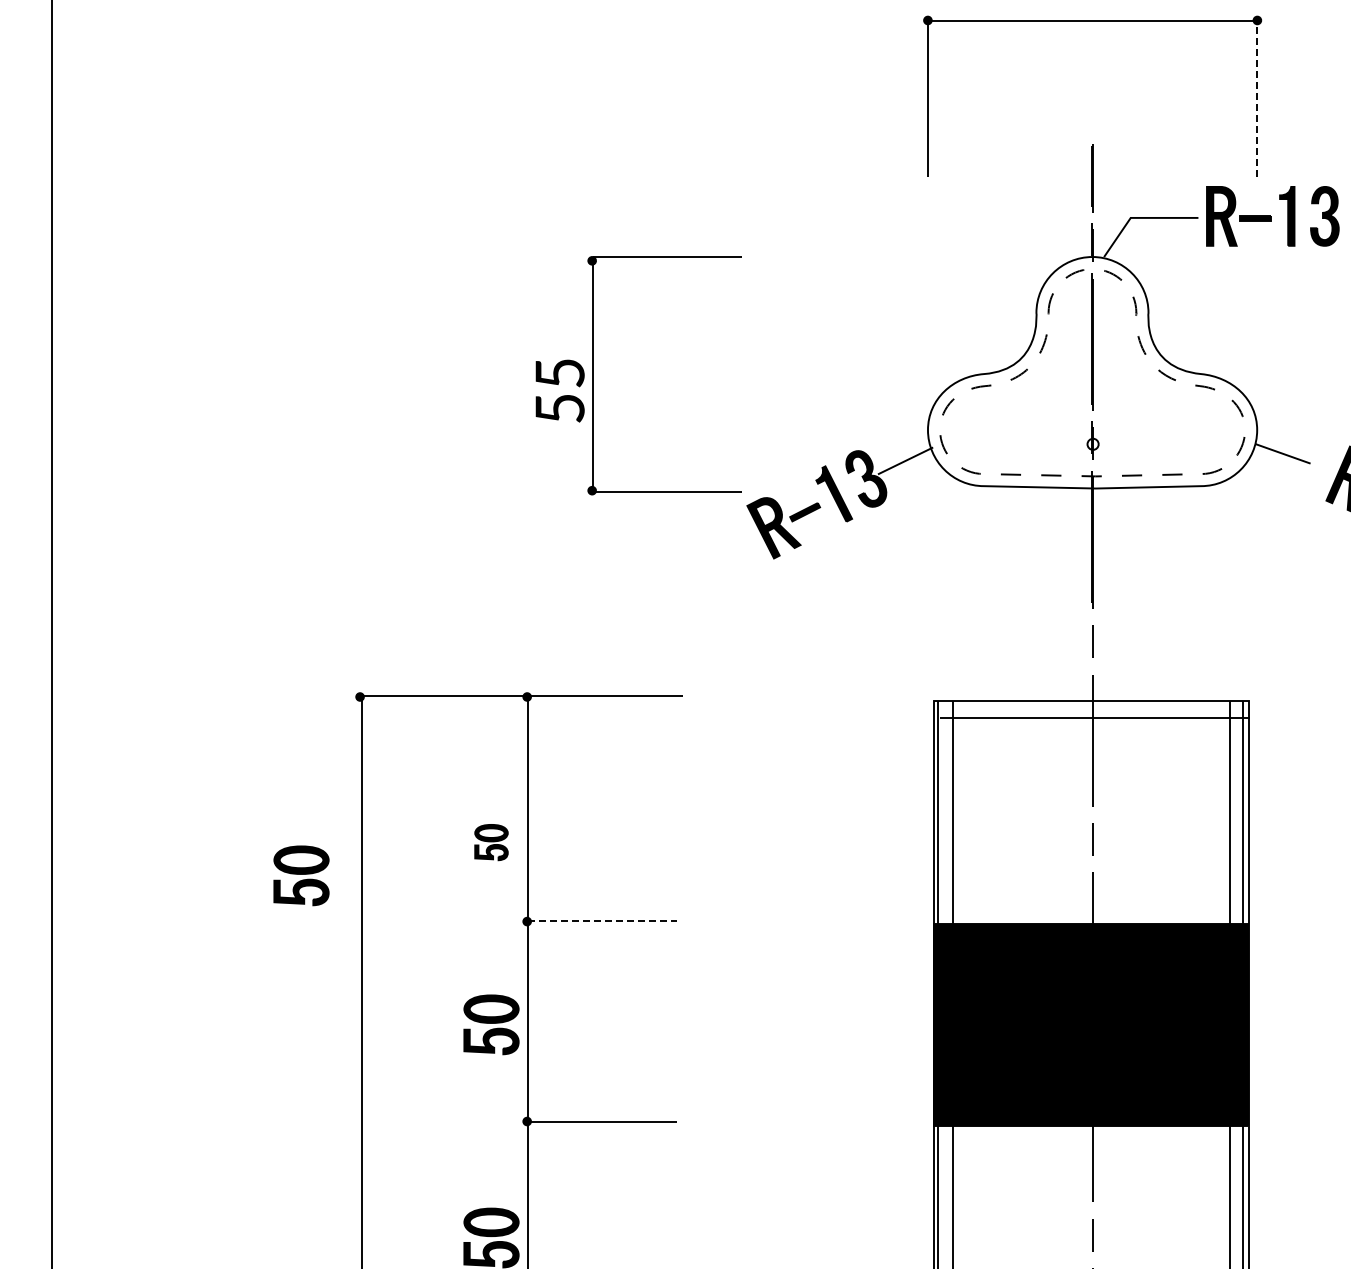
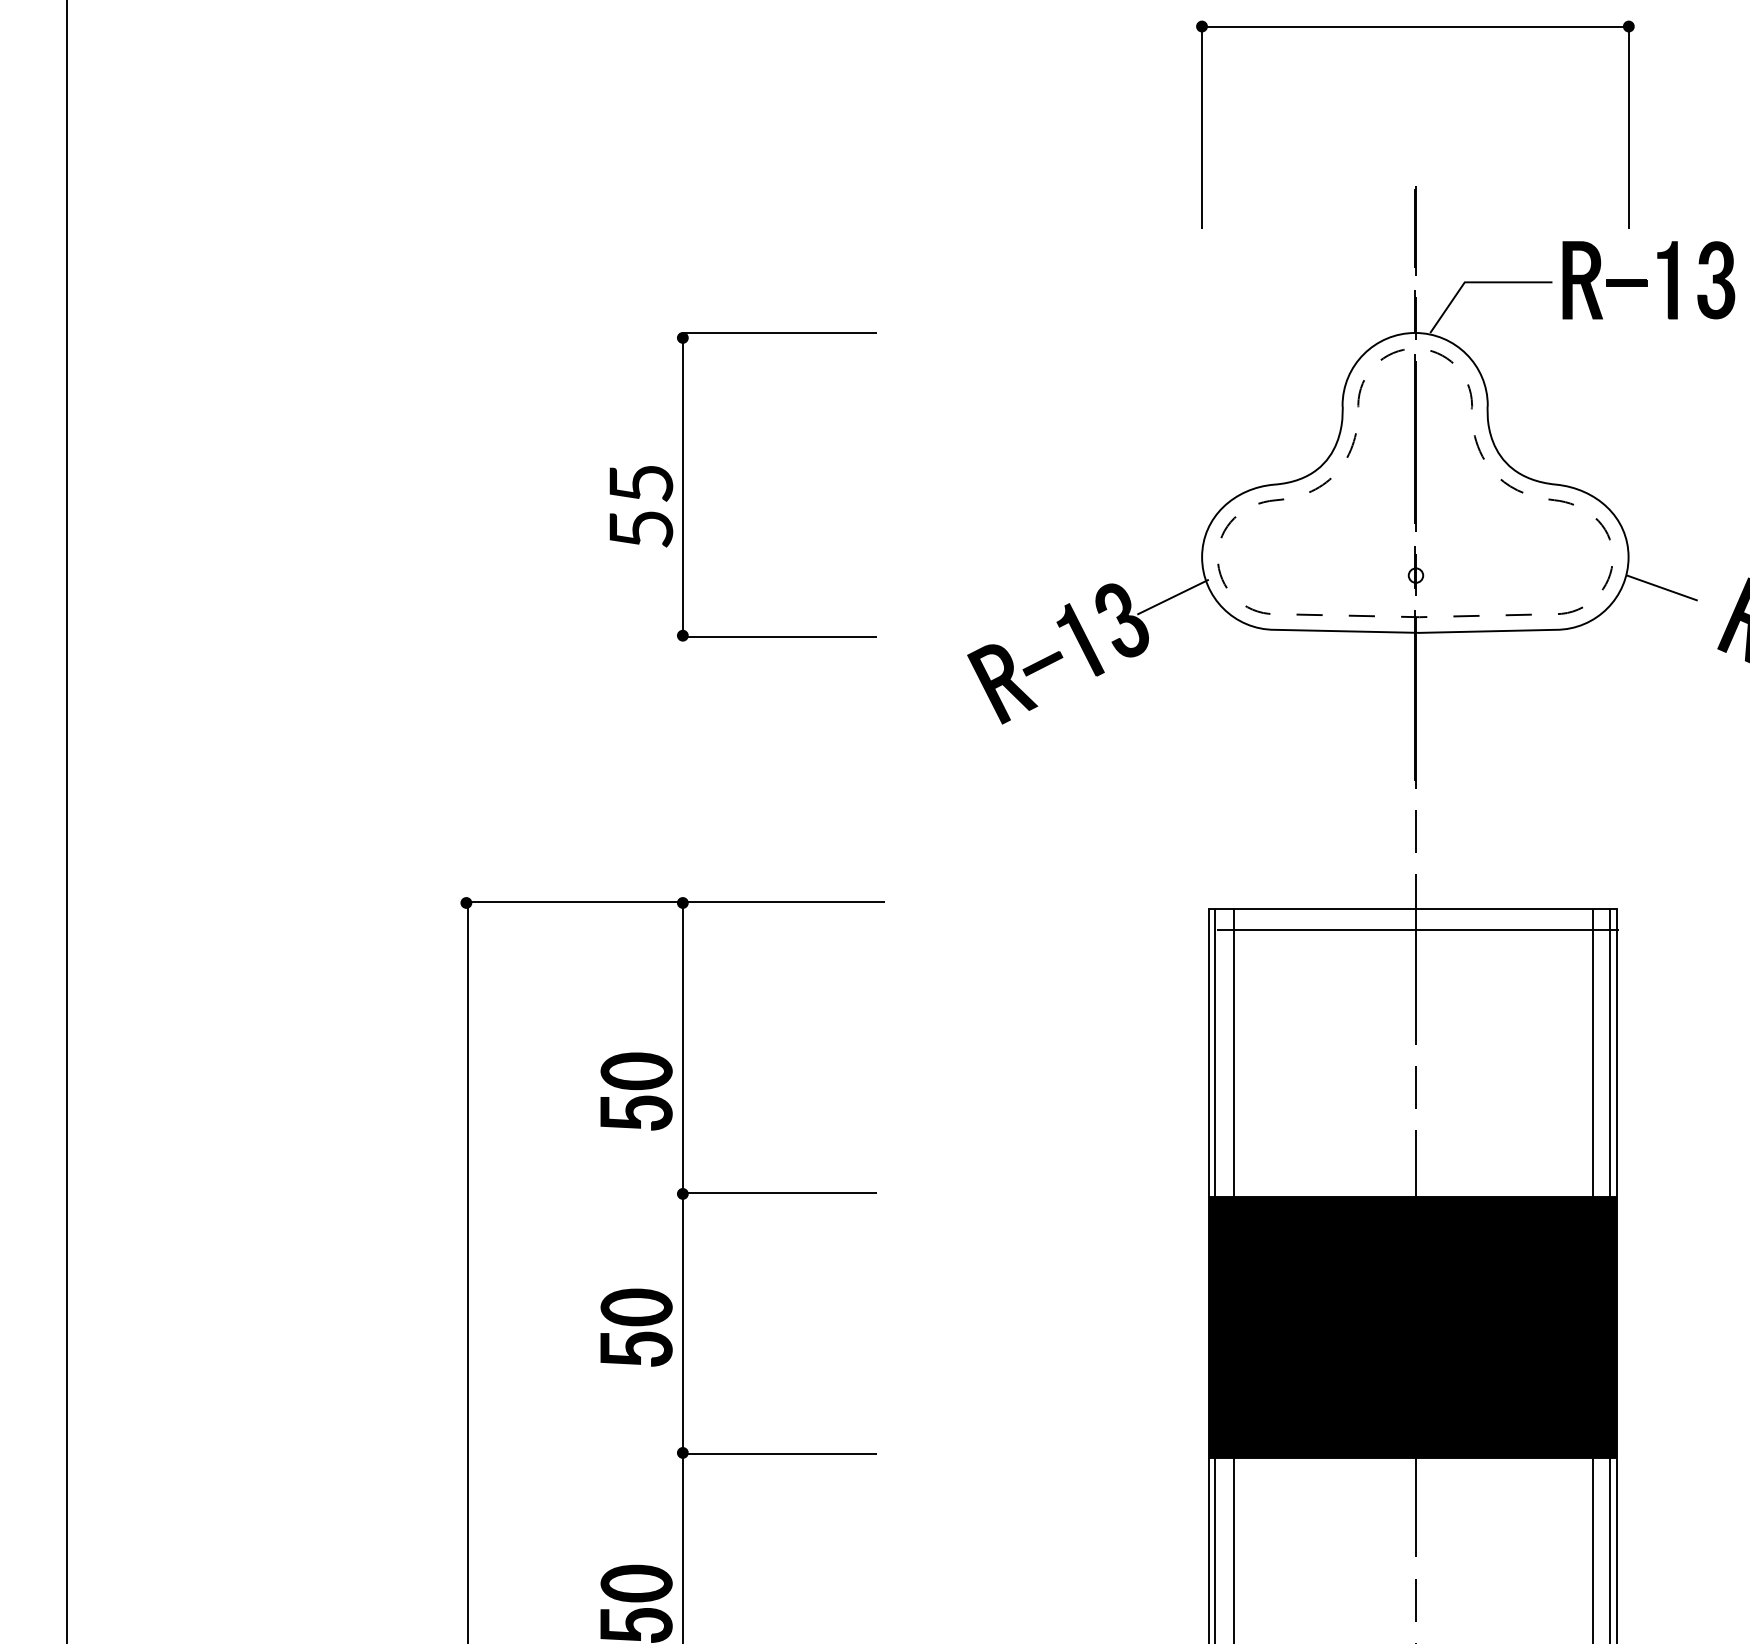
line: (1257, 98) -> (1628, 127), dashed -> solid
part: (593, 375) -> (684, 486), moved
part: (491, 842) -> (636, 1091), size x1.67
part: (301, 875) -> (390, 1134), removed
line: (602, 920) -> (780, 1192), dashed -> solid

